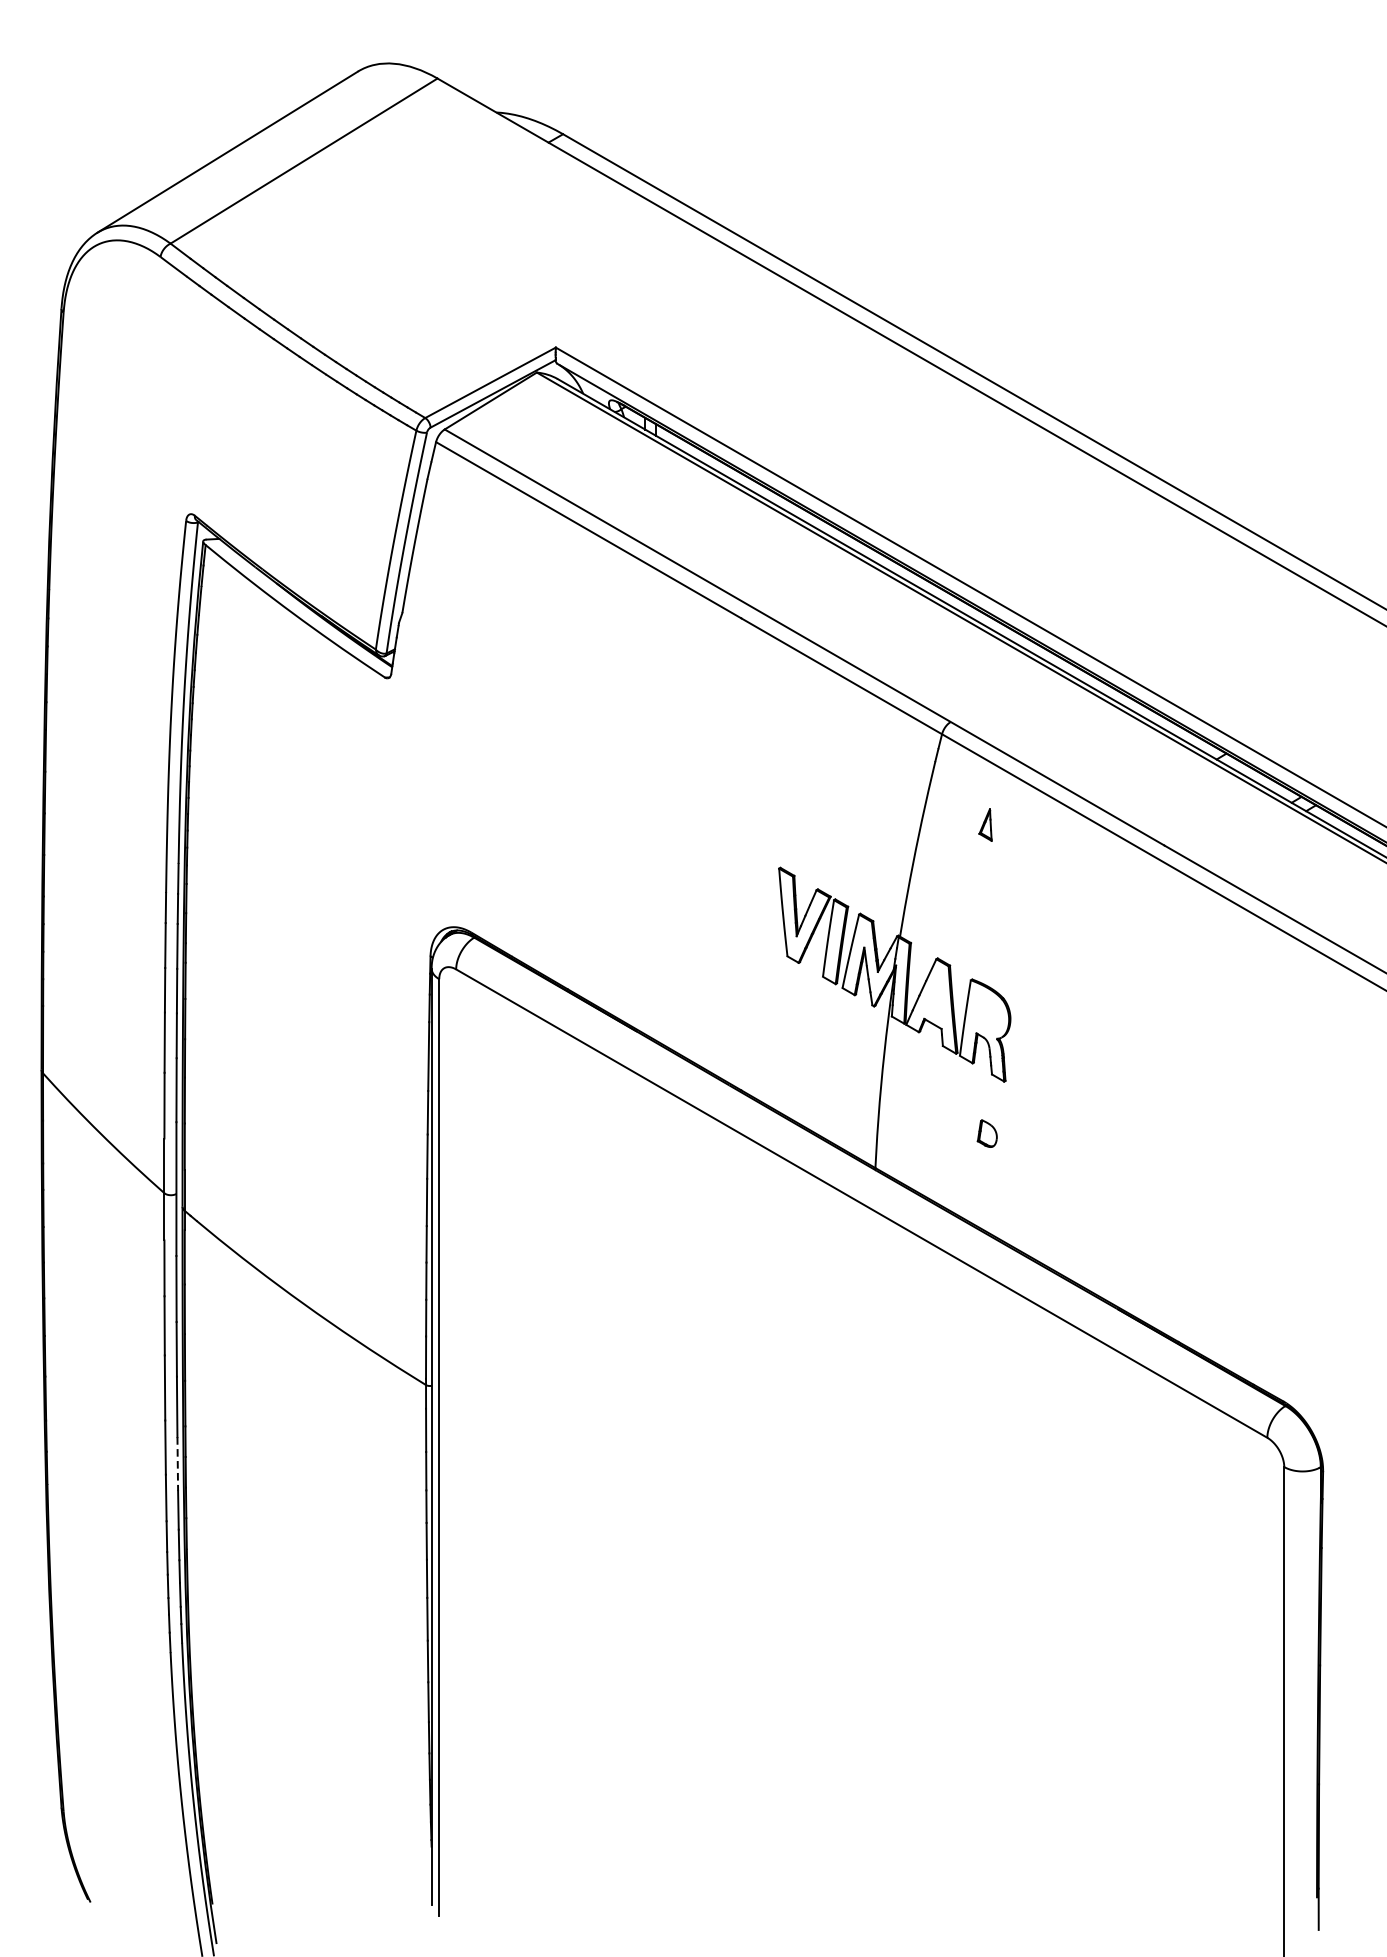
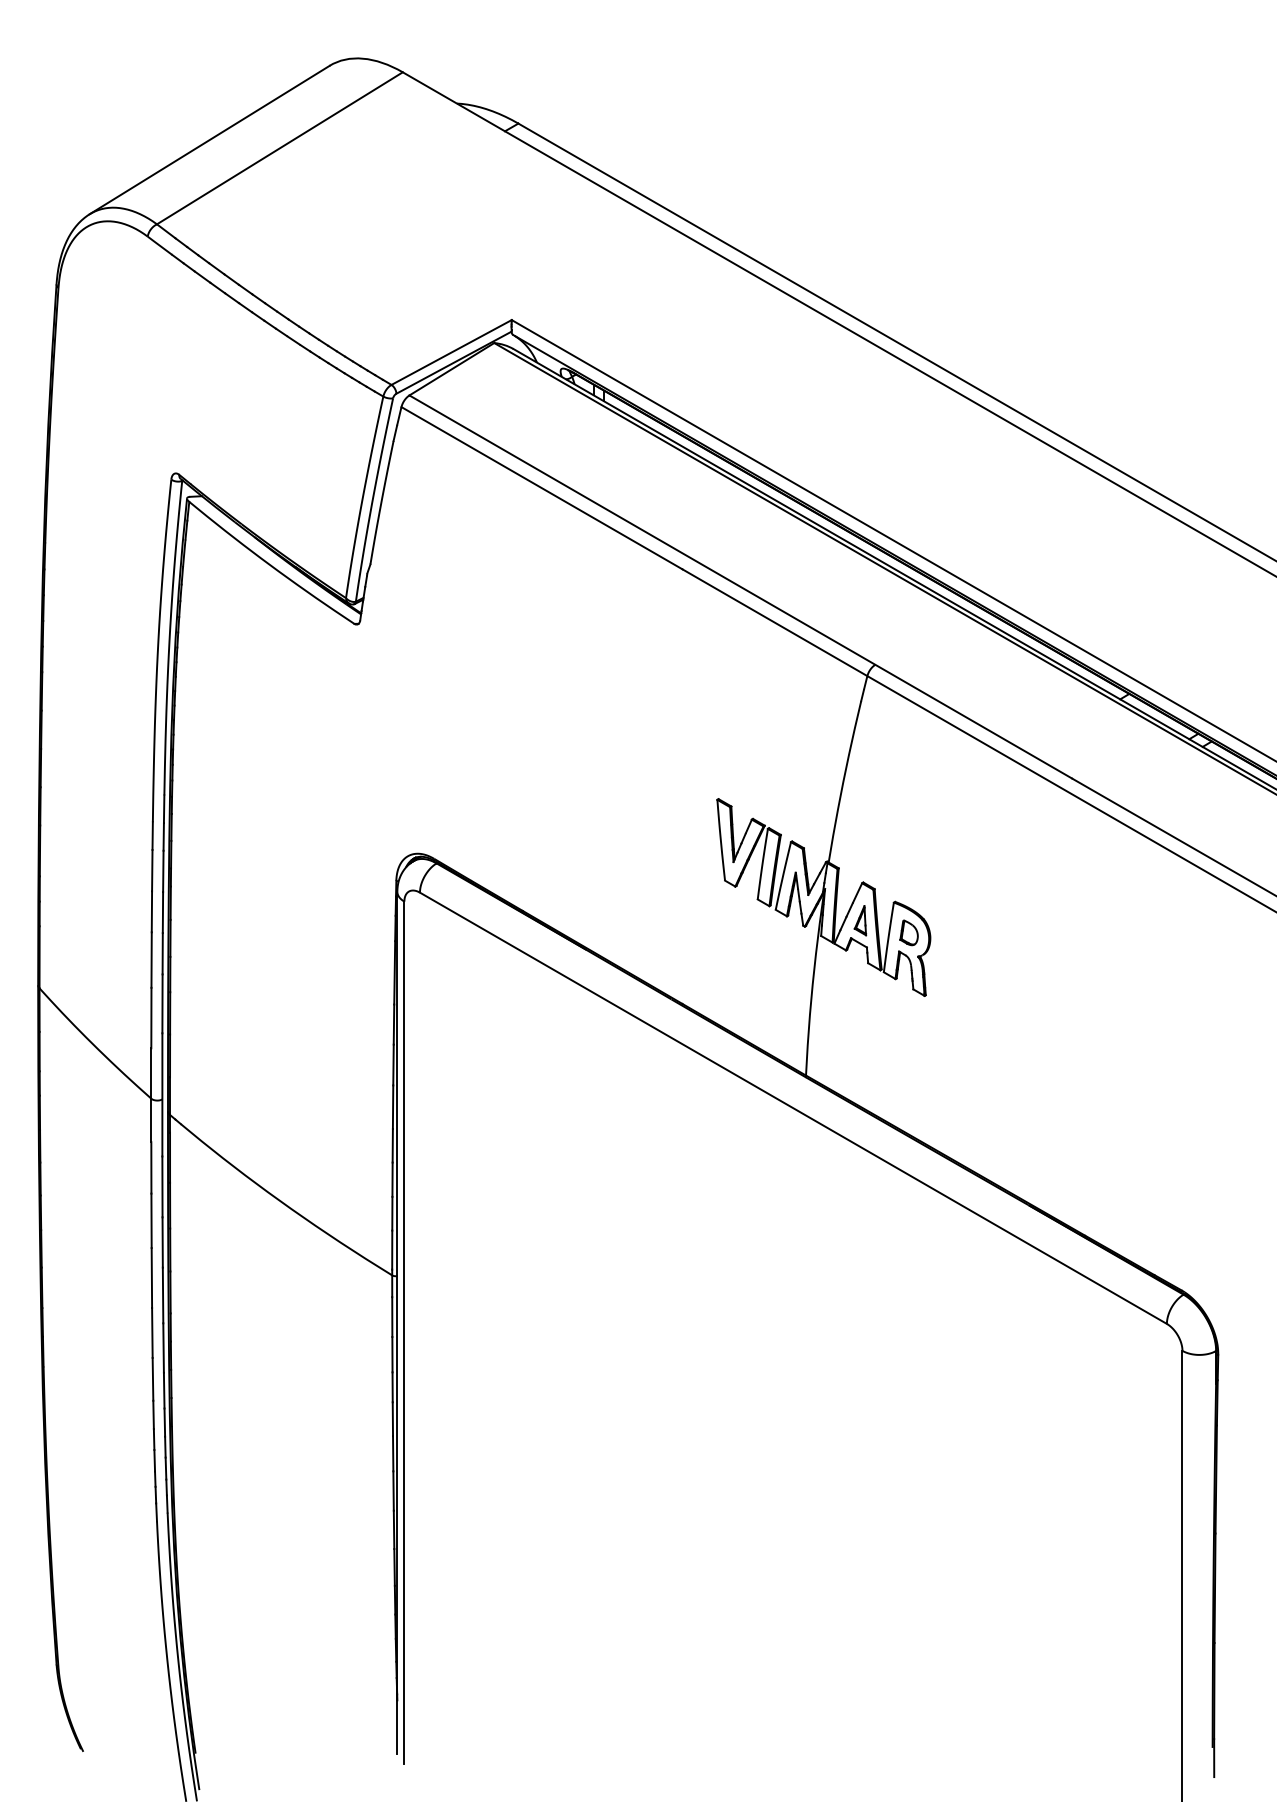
part: (985, 824) -> (860, 920), moved
part: (986, 1133) -> (908, 932), moved
line: (177, 1464) -> (163, 1348), dashed -> solid

